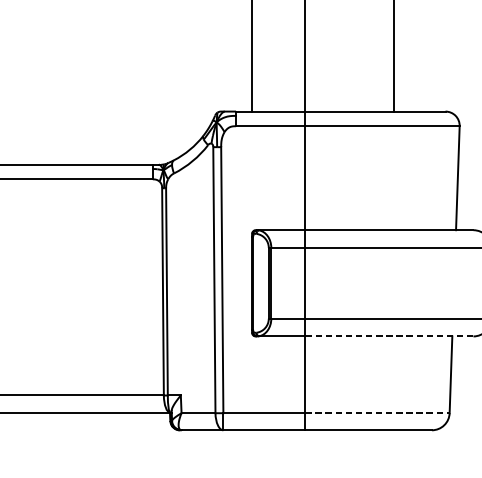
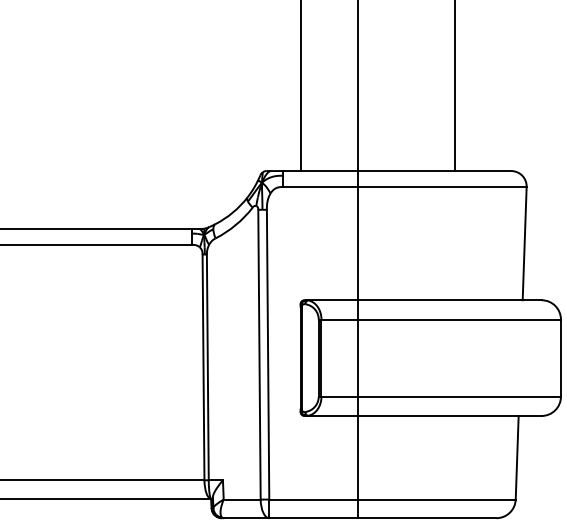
line: (389, 336) -> (450, 415), dashed -> solid
line: (377, 413) -> (437, 499), dashed -> solid

